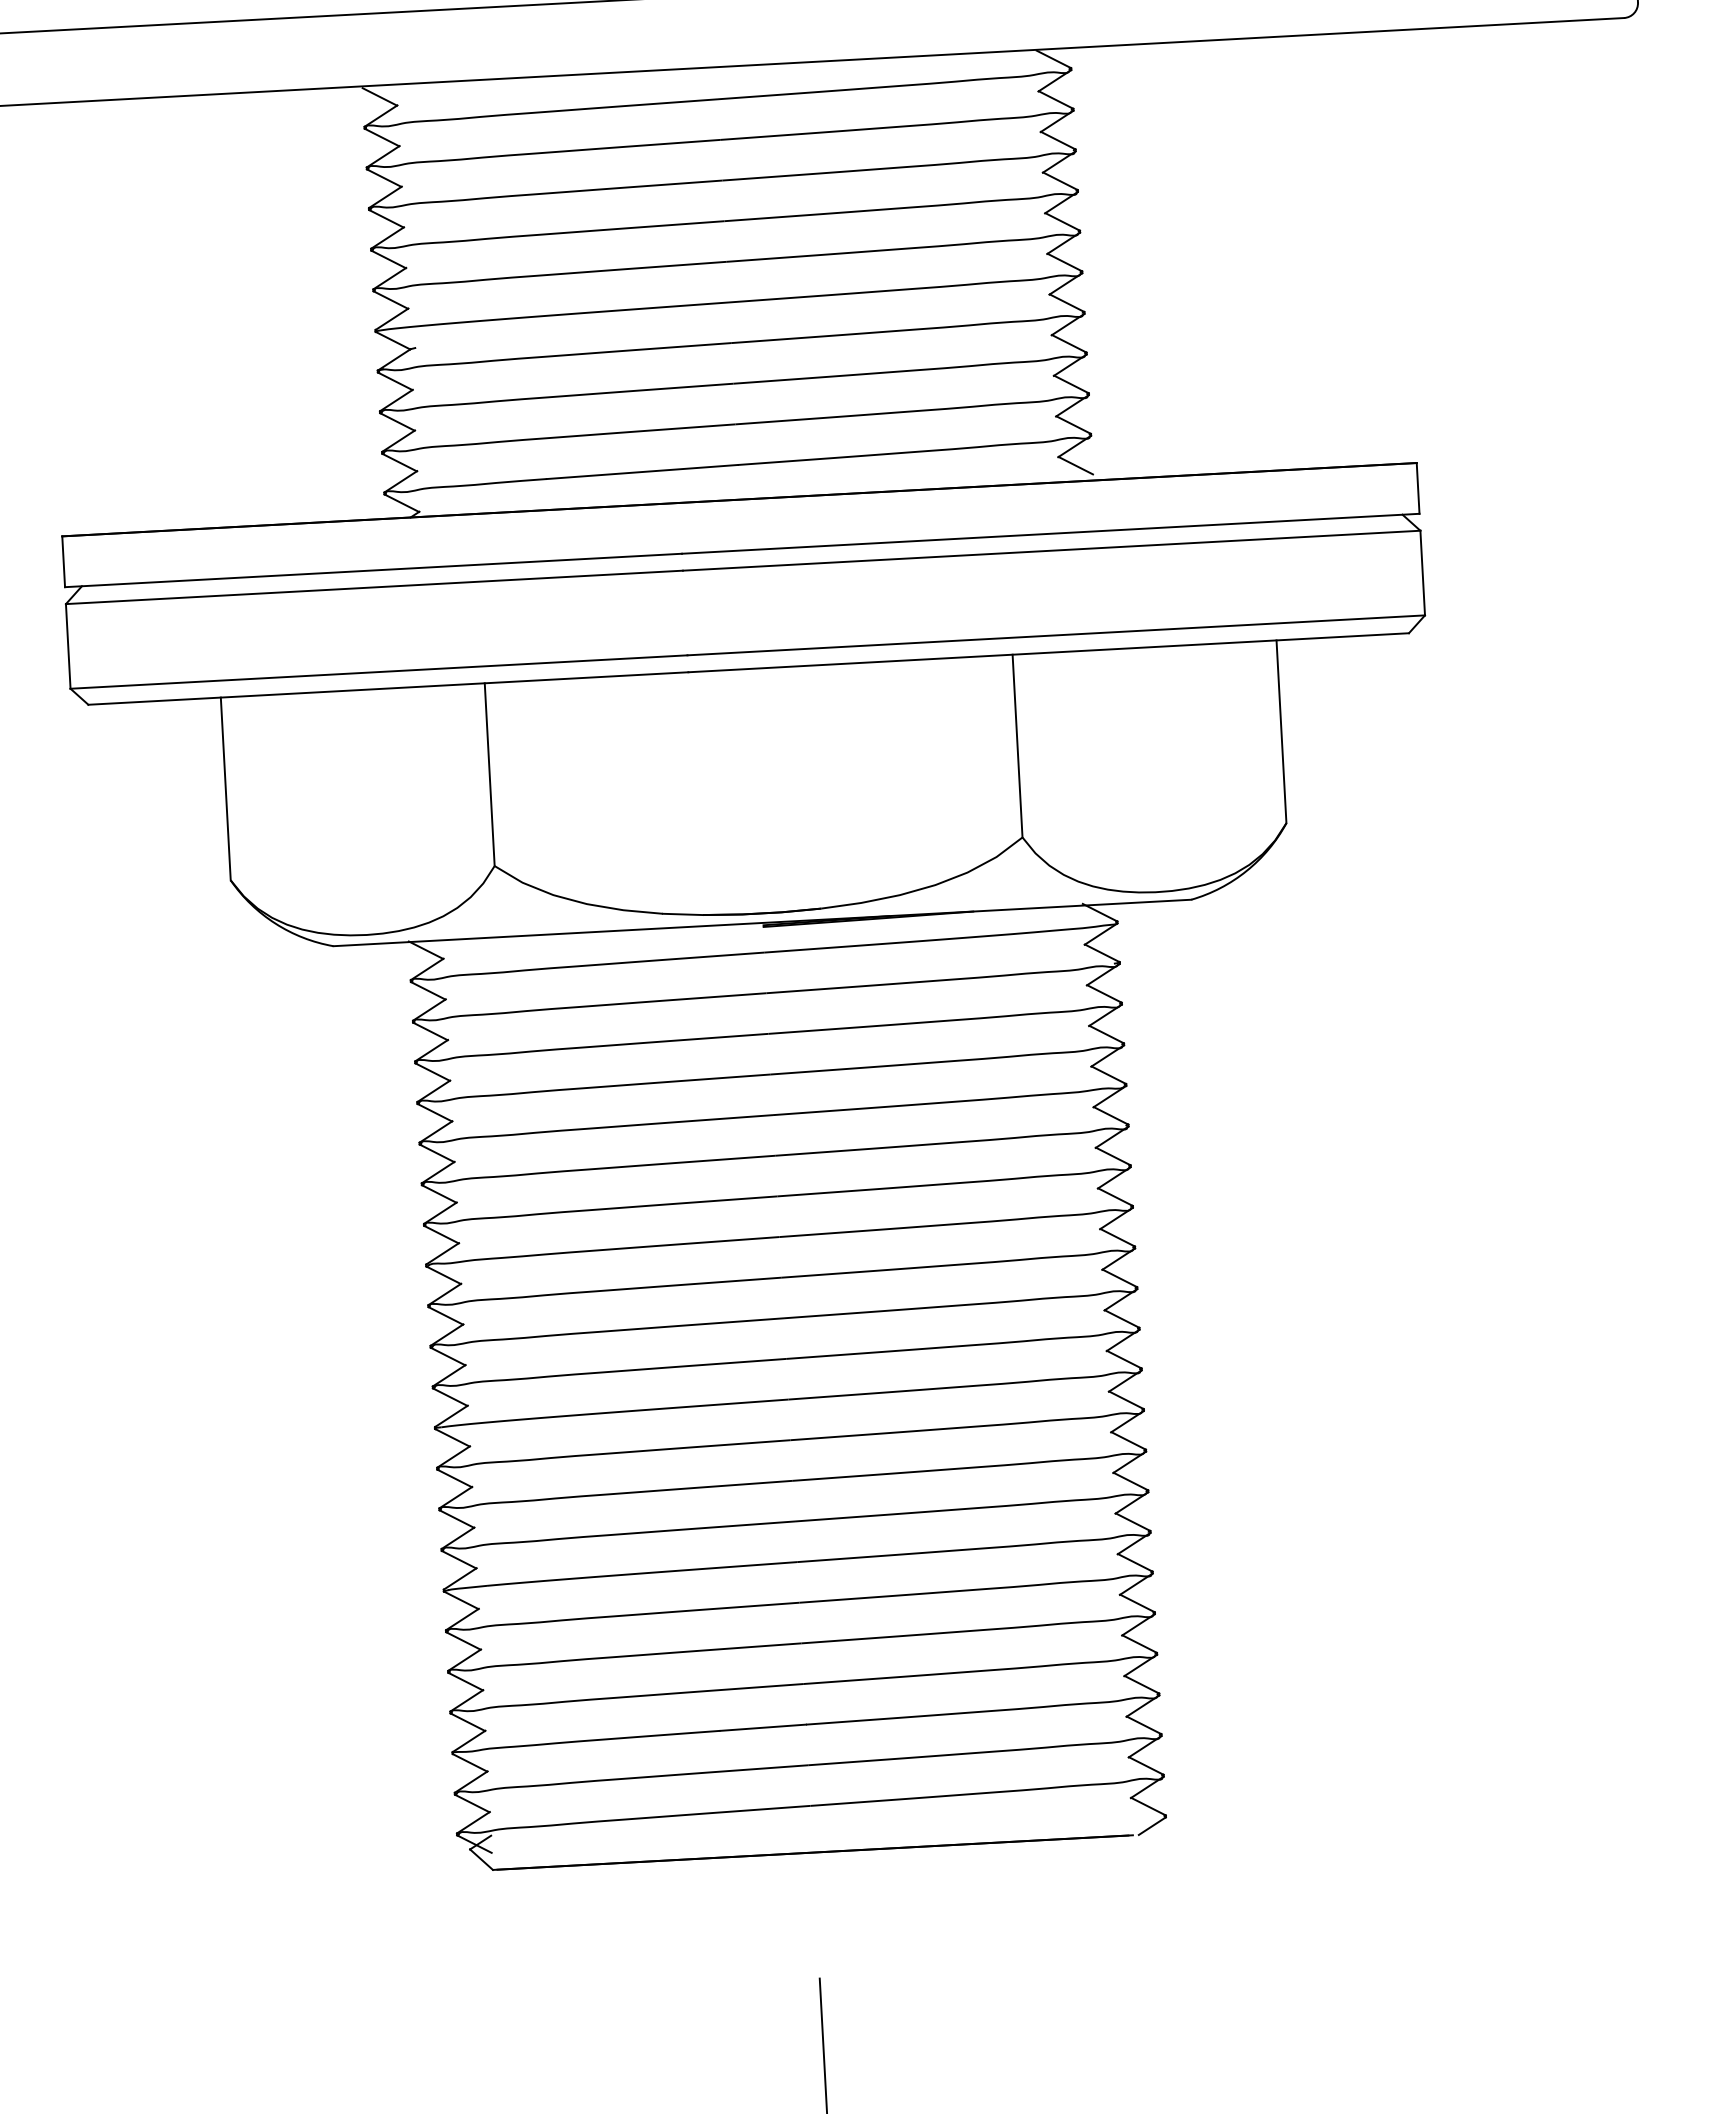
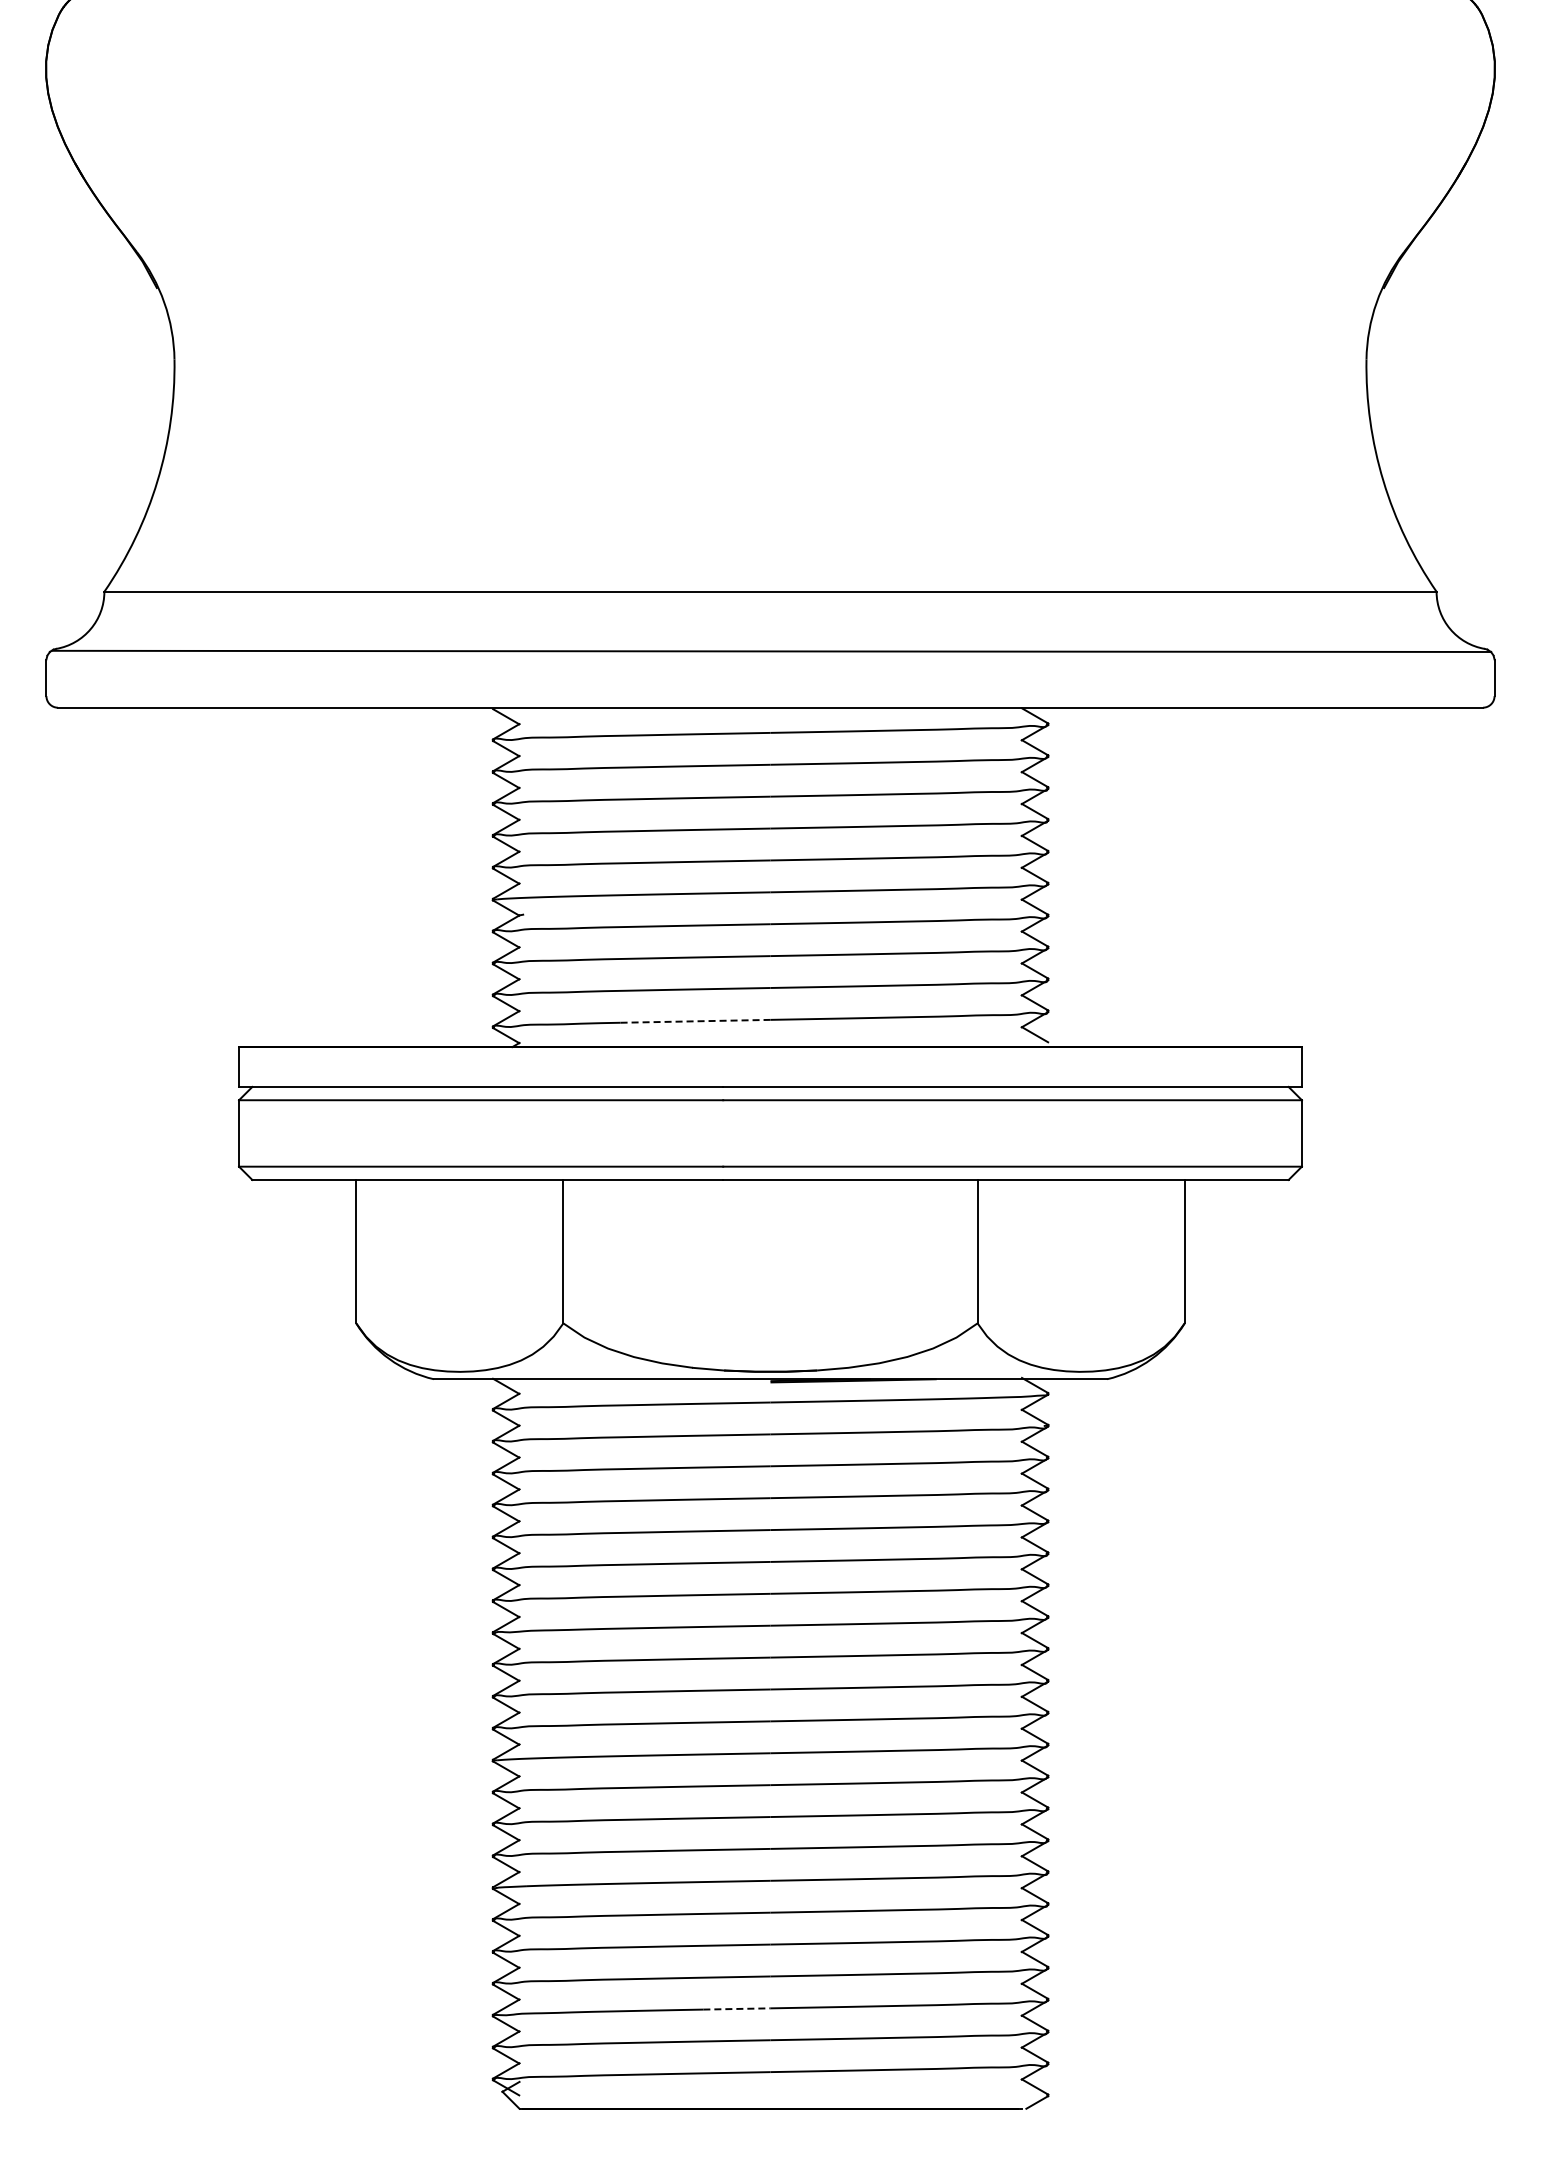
line: (643, 472) -> (696, 1021), solid -> dashed
line: (762, 1727) -> (736, 2008), solid -> dashed

